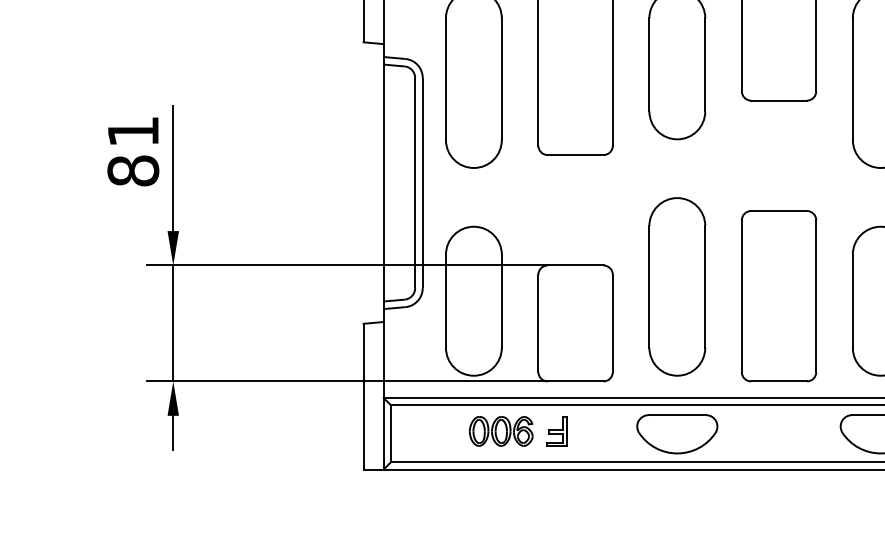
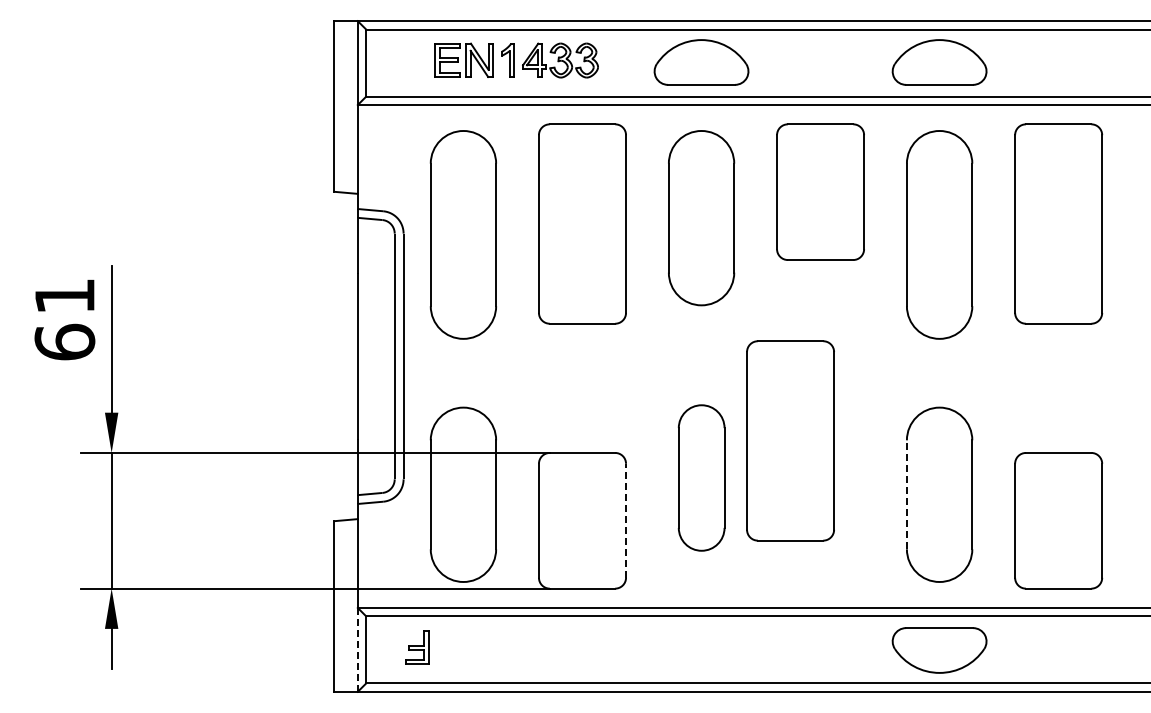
text: (132, 170) -> (64, 341), 81 -> 61
part: (677, 286) -> (701, 477), size x0.7
part: (778, 295) -> (790, 440), moved
line: (852, 300) -> (906, 494), solid -> dashed
line: (613, 323) -> (626, 520), solid -> dashed
part: (501, 431) -> (495, 647), removed
part: (556, 431) -> (417, 647), moved
line: (383, 433) -> (357, 649), solid -> dashed
part: (677, 434) -> (701, 650), removed

